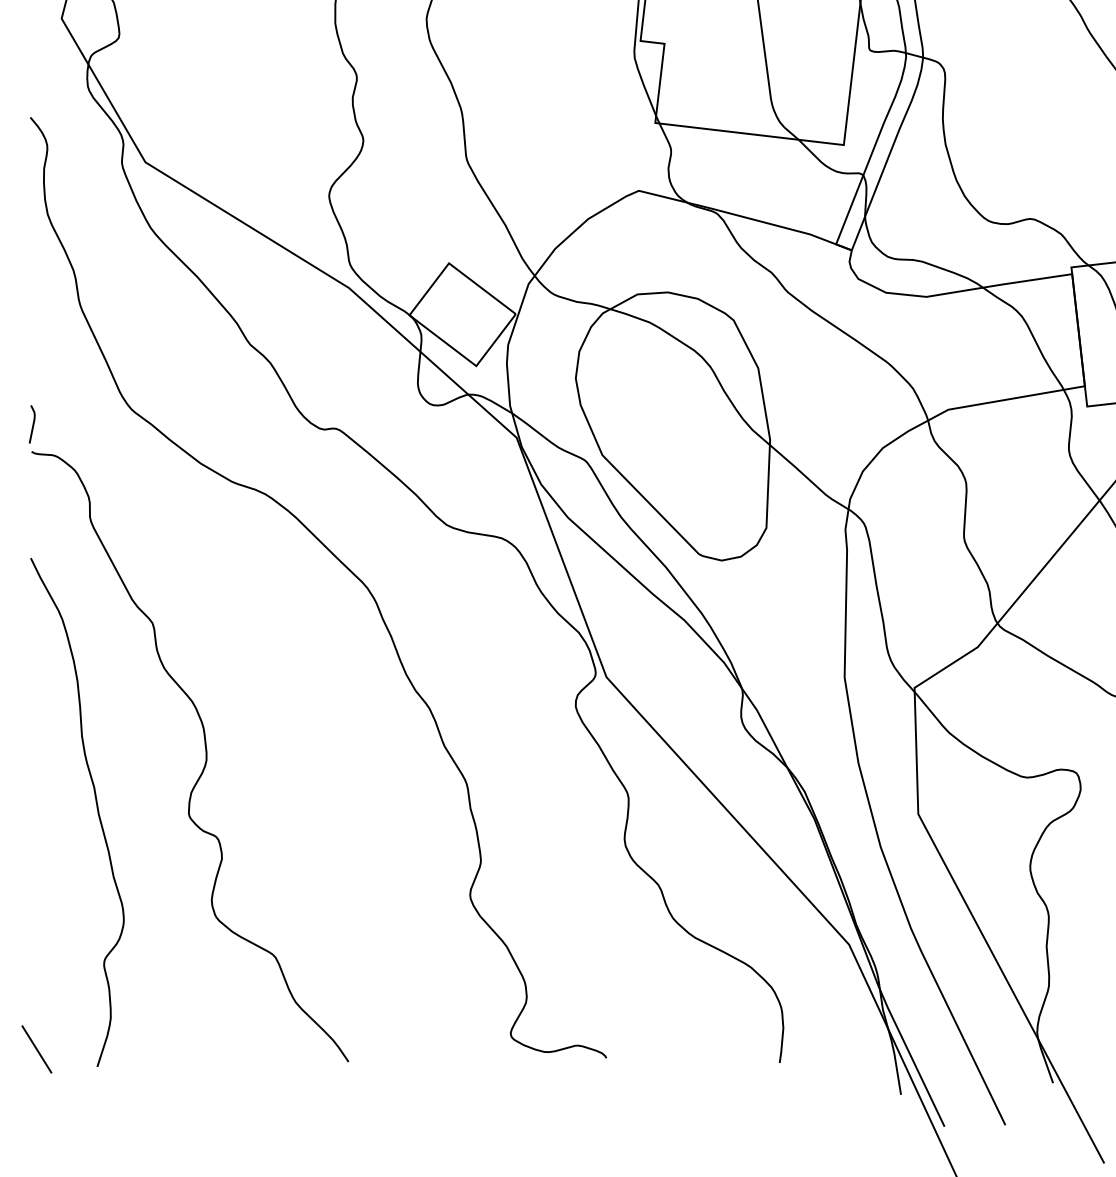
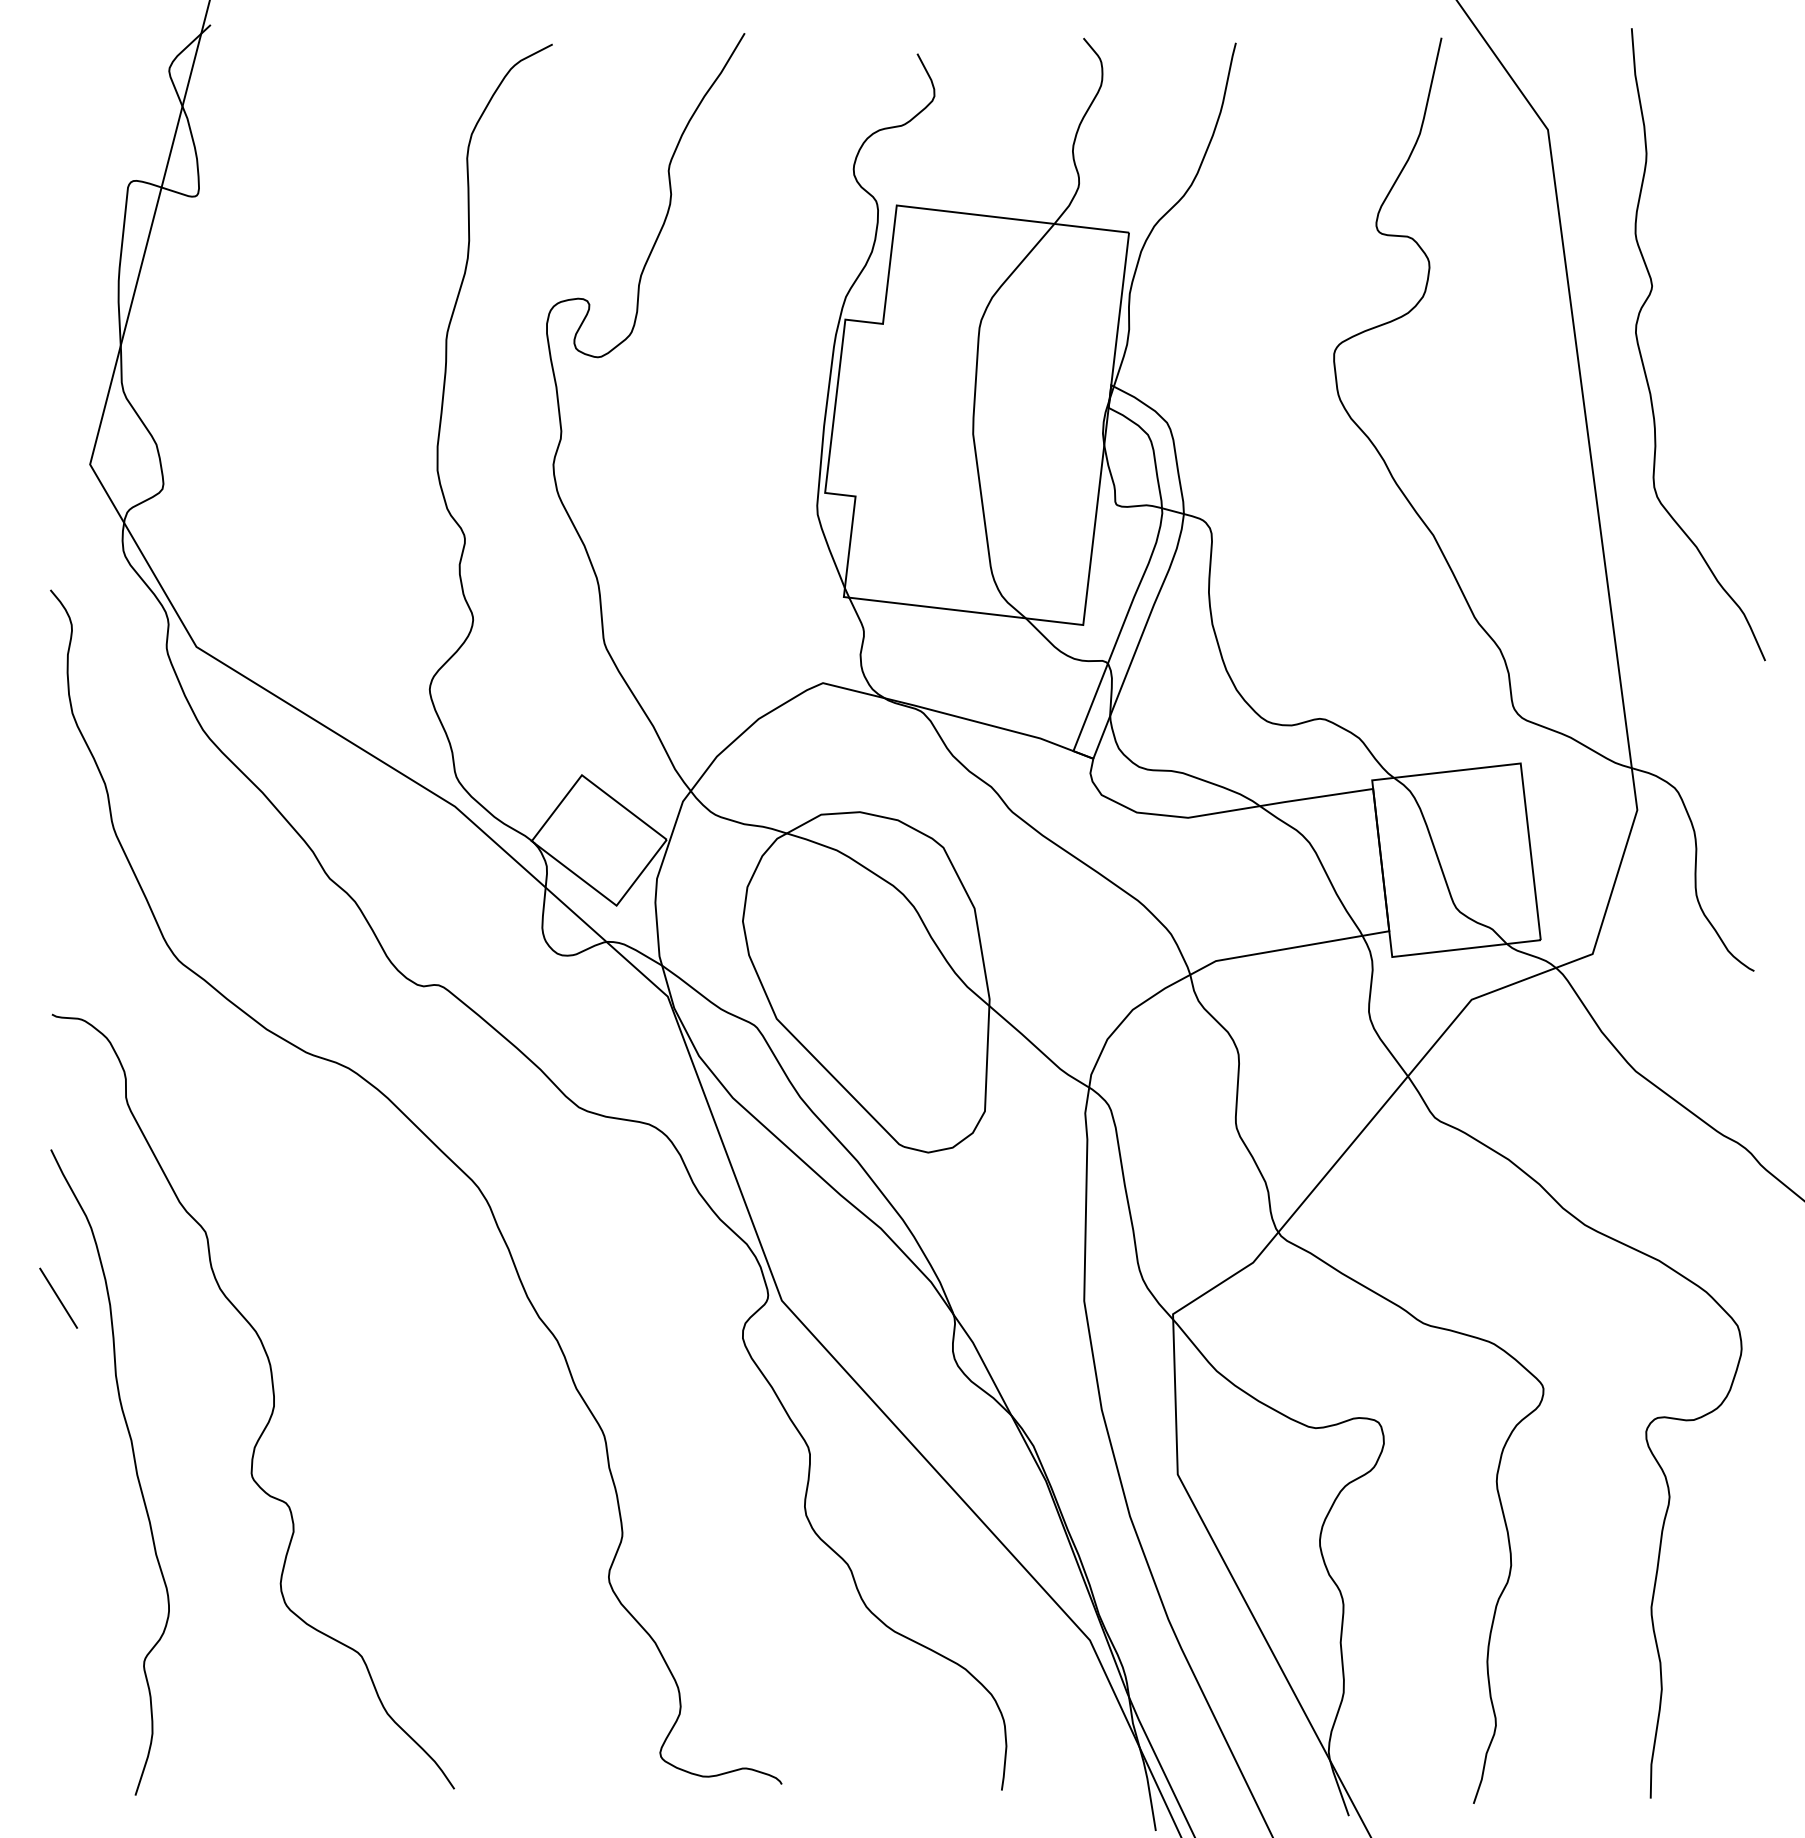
line: (32, 424) -> (53, 979), removed
line: (36, 1048) -> (58, 1297), moved

